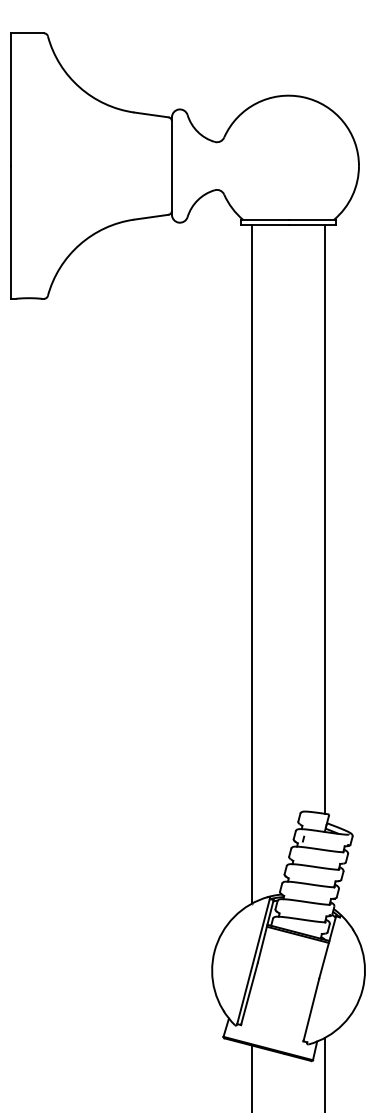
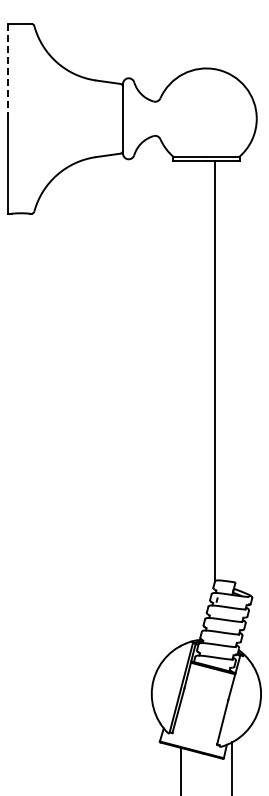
line: (10, 98) -> (7, 70), solid -> dashed
line: (325, 519) -> (215, 371), moved
line: (252, 564) -> (180, 403), removed

